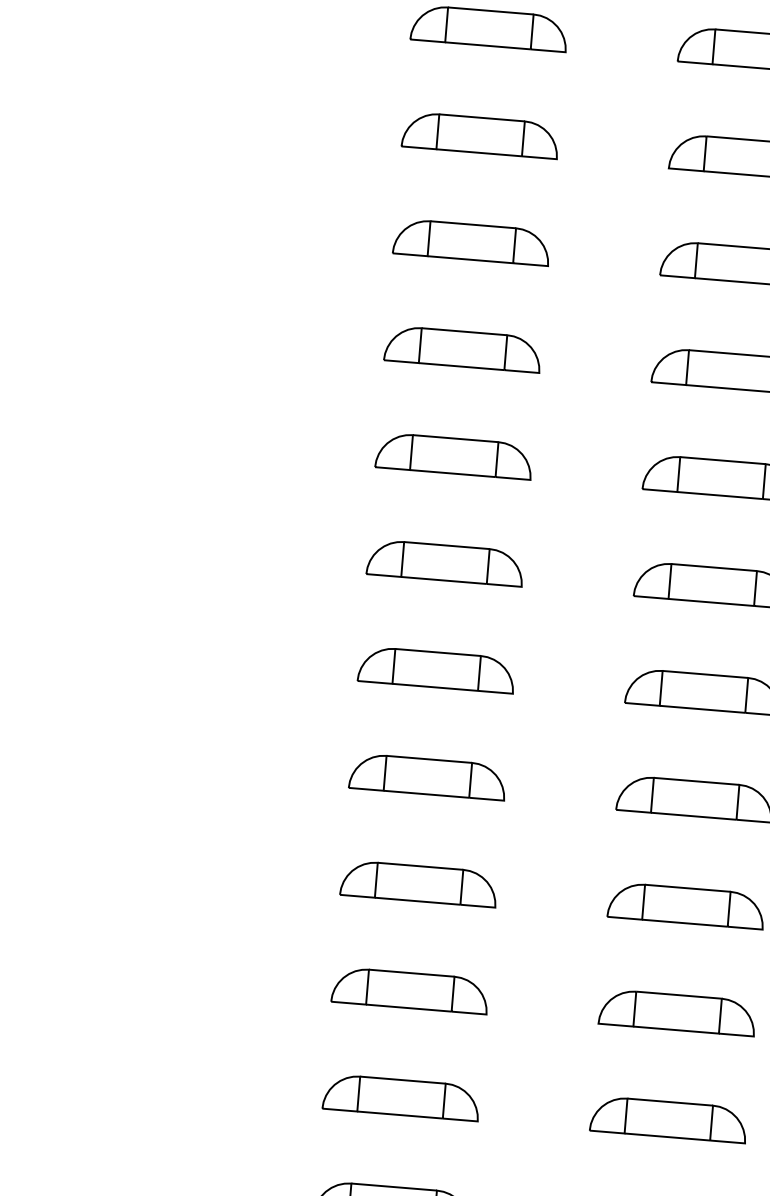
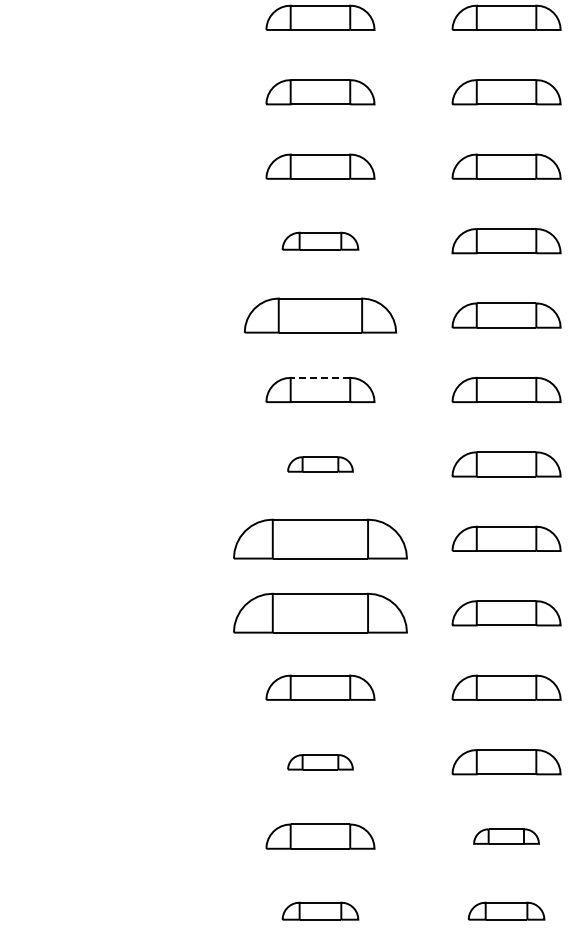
part: (480, 135) -> (320, 241), size x0.7
part: (471, 242) -> (320, 315), size x1.4
line: (464, 331) -> (320, 377), solid -> dashed
part: (454, 456) -> (320, 464), size x0.6
part: (445, 562) -> (320, 538), size x1.6
part: (436, 670) -> (320, 613), size x1.6
part: (419, 884) -> (320, 762), size x0.6
part: (677, 1012) -> (506, 836), size x0.6
part: (401, 1098) -> (320, 911), size x0.7
part: (668, 1120) -> (506, 911), size x0.7

